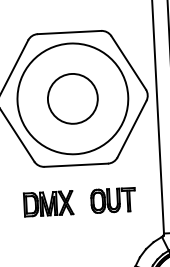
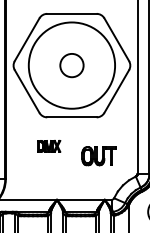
circle: (72, 98) -> (71, 65), size x0.6
part: (112, 200) -> (98, 156), moved
part: (48, 204) -> (48, 146), size x0.6

